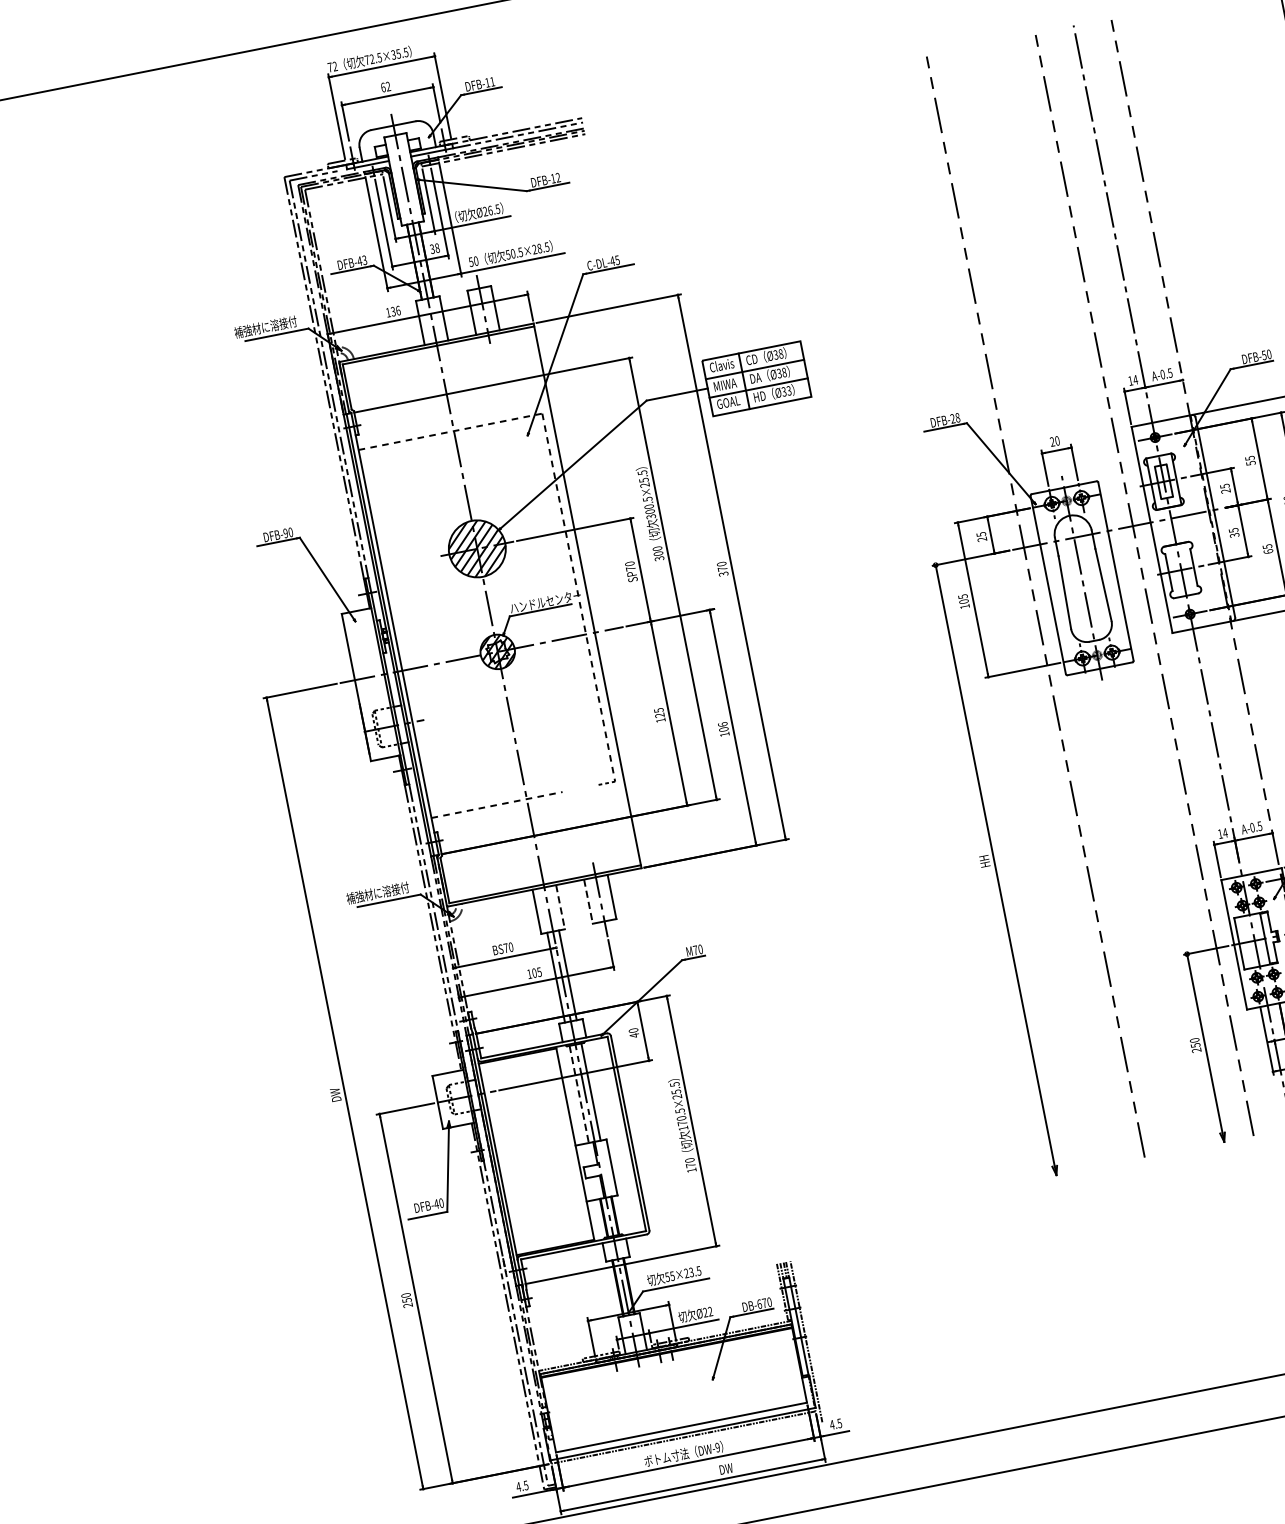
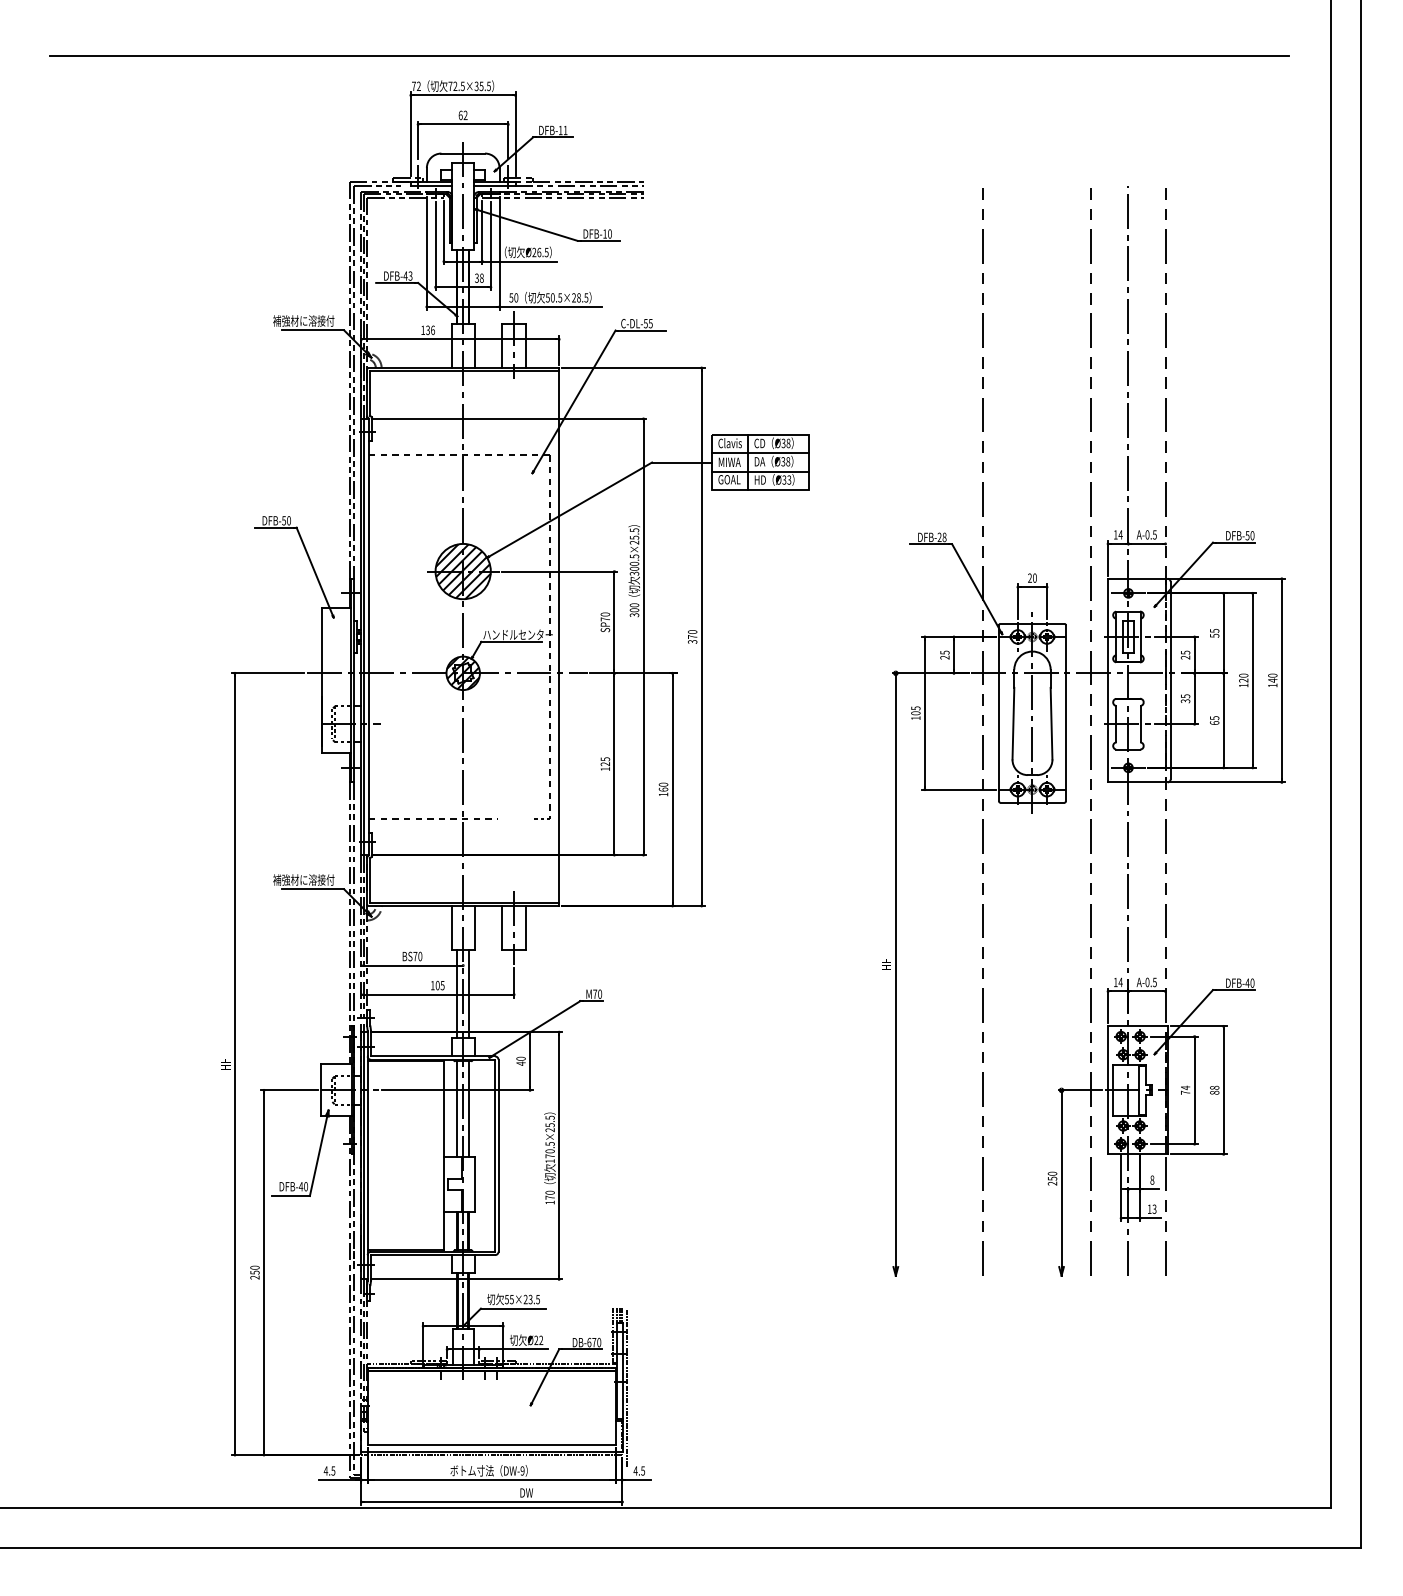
text: (557, 177) -> (609, 233), DFB-12 -> DFB-10
text: (612, 261) -> (645, 323), C-DL-45 -> C-DL-55
text: (286, 533) -> (284, 520), DFB-90 -> DFB-50
text: (723, 726) -> (663, 786), 106 -> 160
line: (588, 901) -> (502, 927), dashed -> solid
line: (560, 906) -> (474, 927), dashed -> solid
text: (335, 1094) -> (225, 1063), DW -> HH
line: (579, 1094) -> (457, 1109), dashed -> solid

